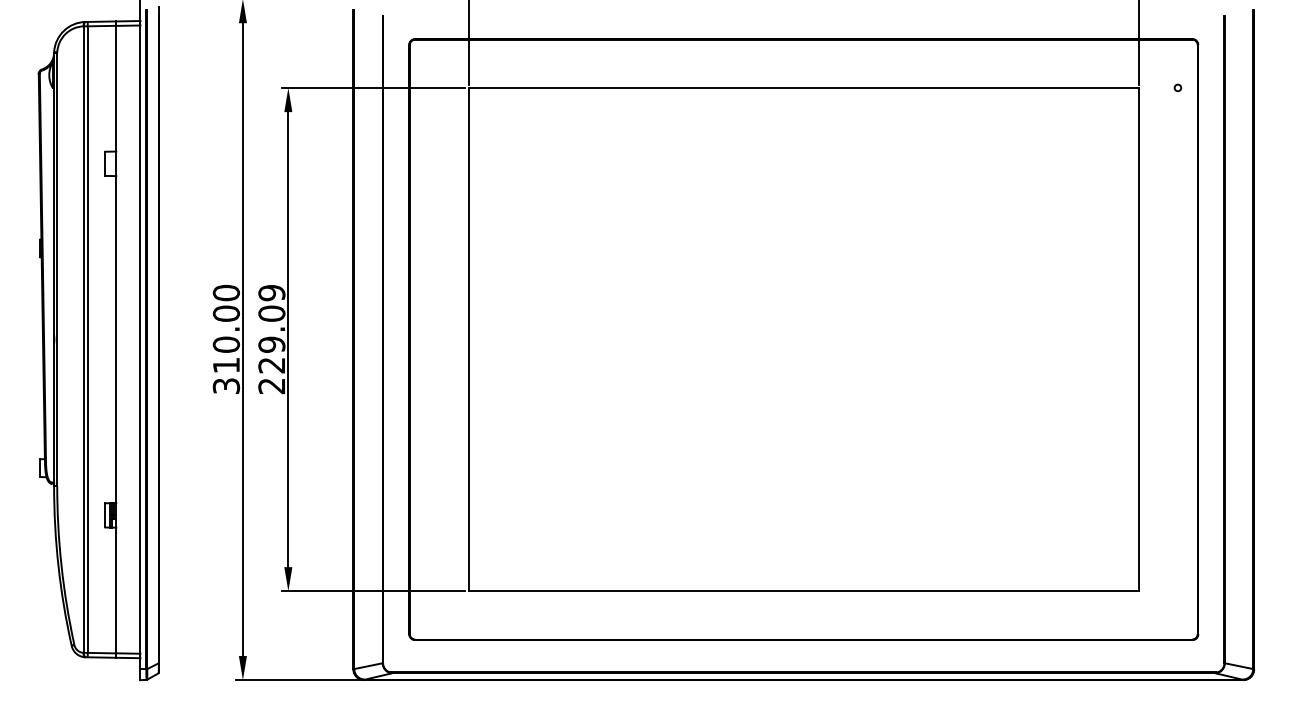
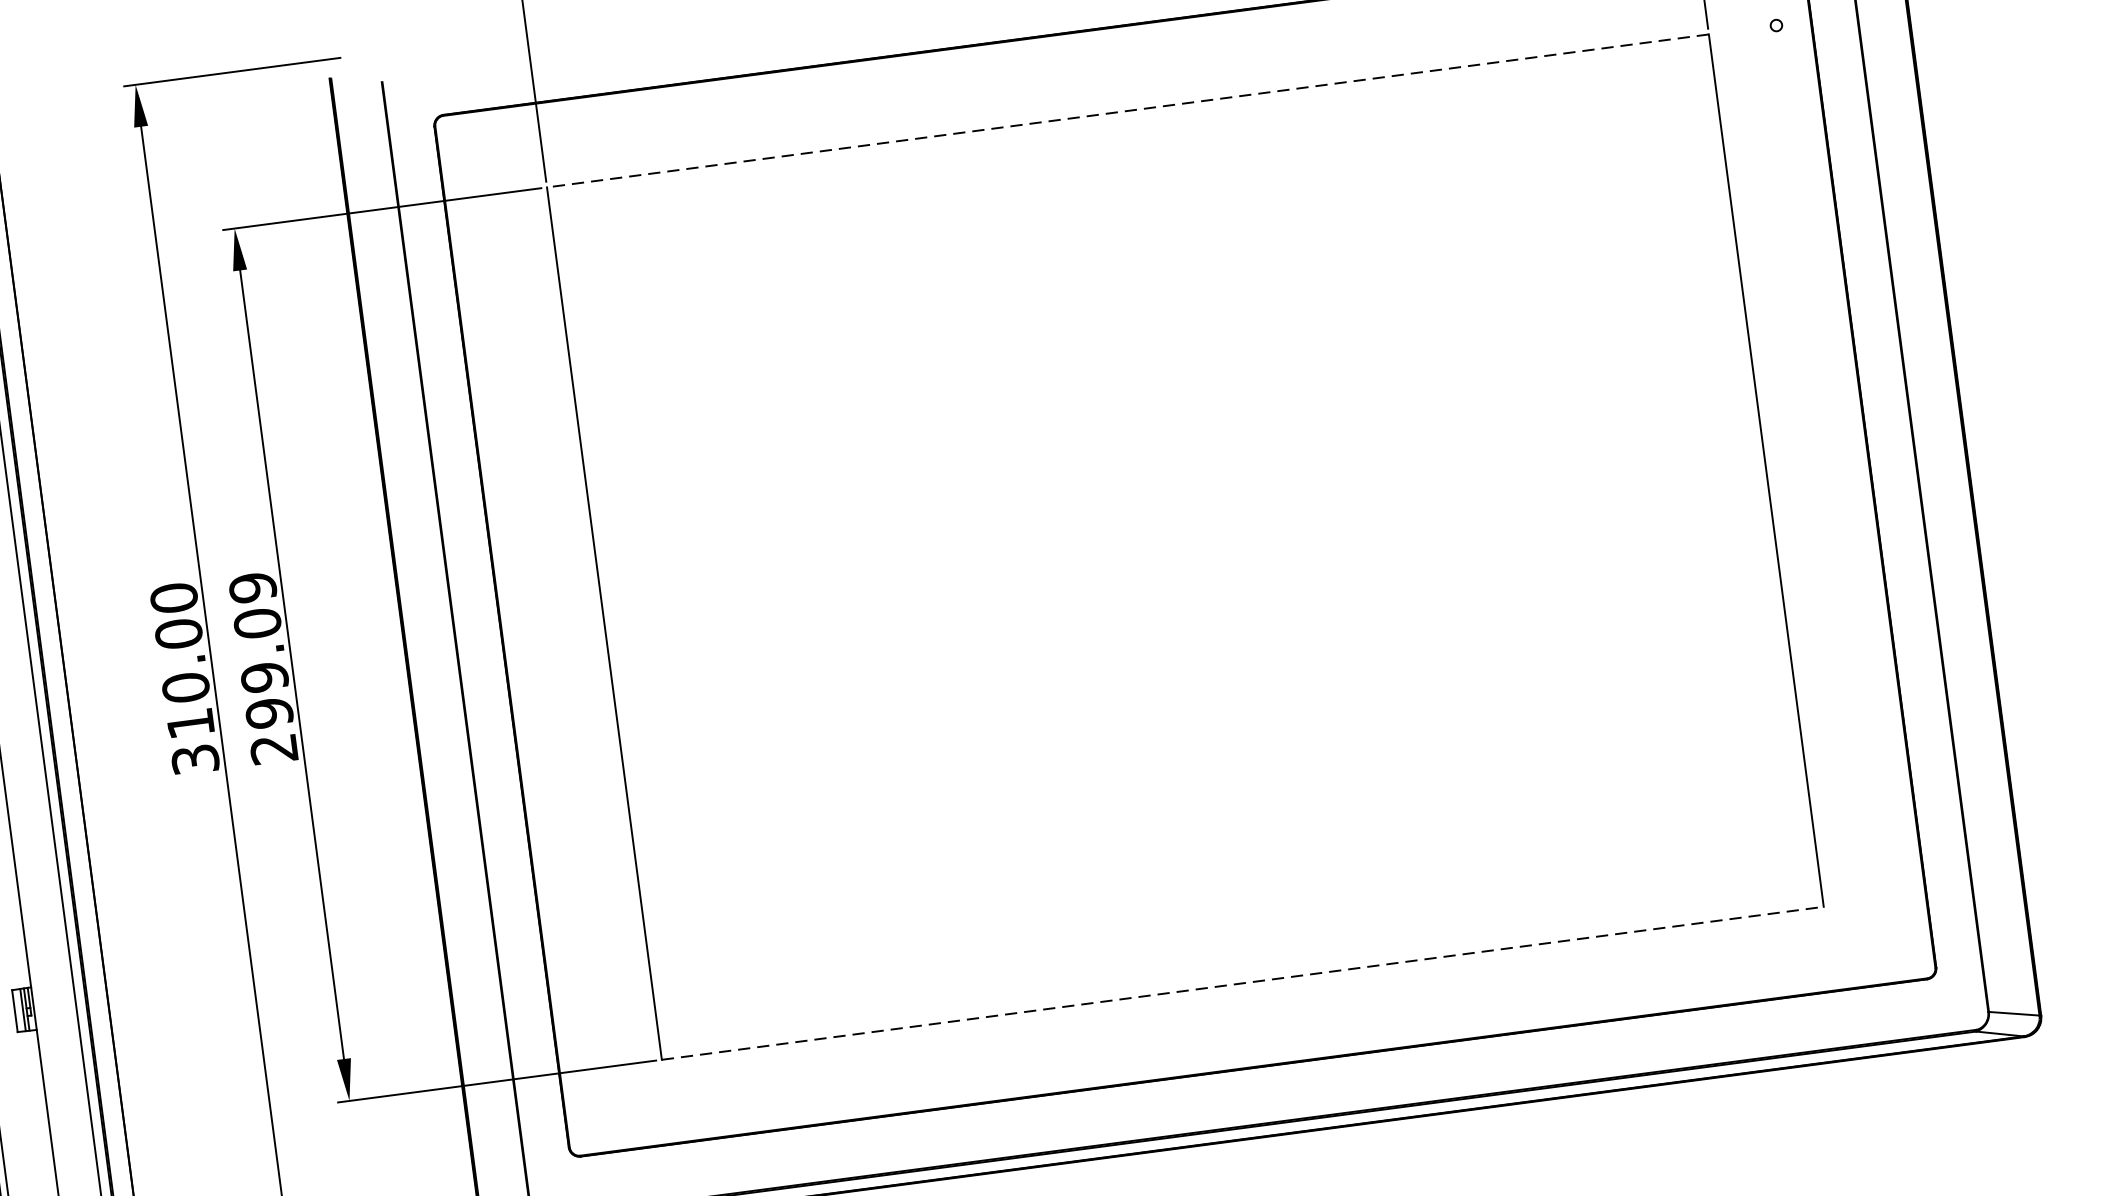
line: (803, 87) -> (1127, 110), solid -> dashed
text: (271, 365) -> (268, 713), 229.09 -> 299.09
line: (804, 591) -> (1244, 983), solid -> dashed

